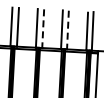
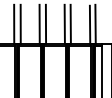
line: (42, 28) -> (45, 24), dashed -> solid
line: (67, 30) -> (70, 24), dashed -> solid

